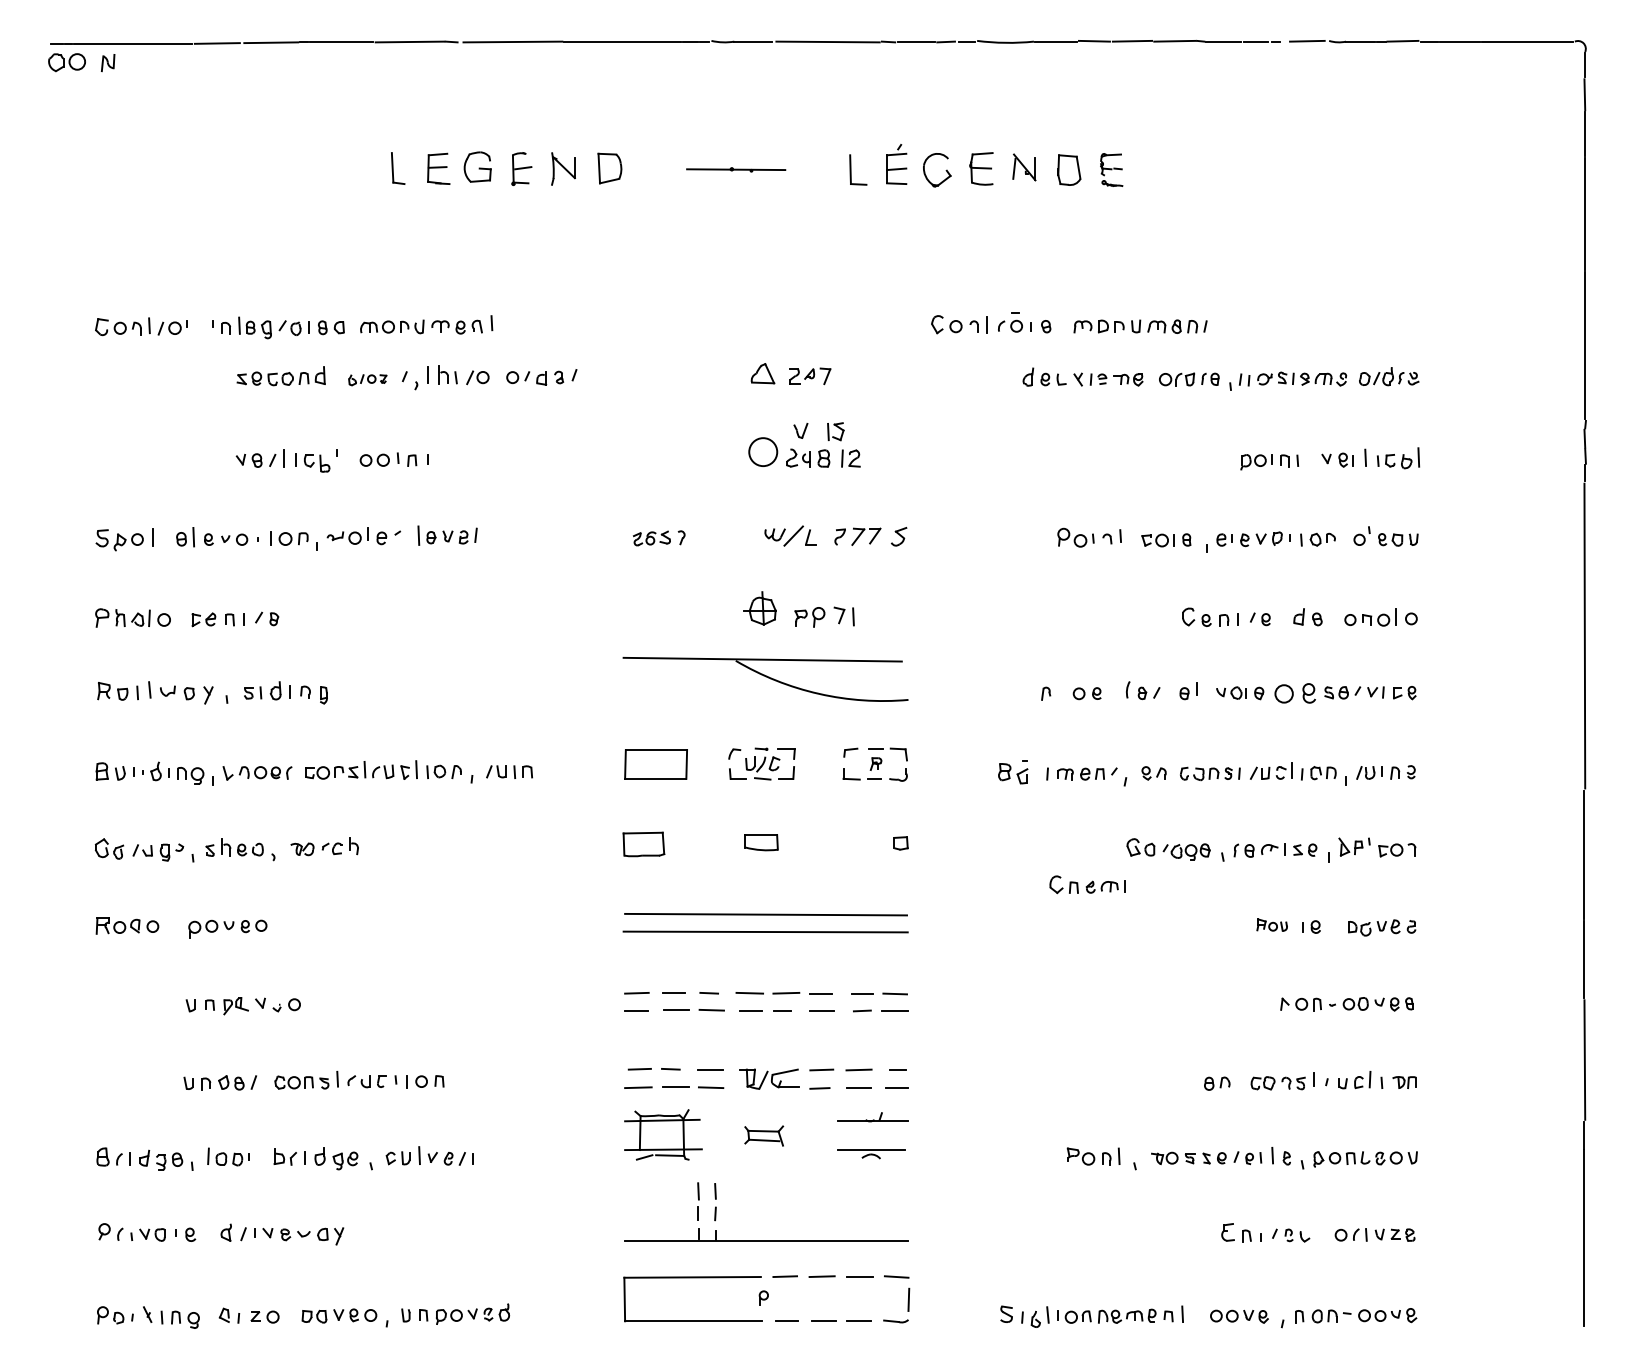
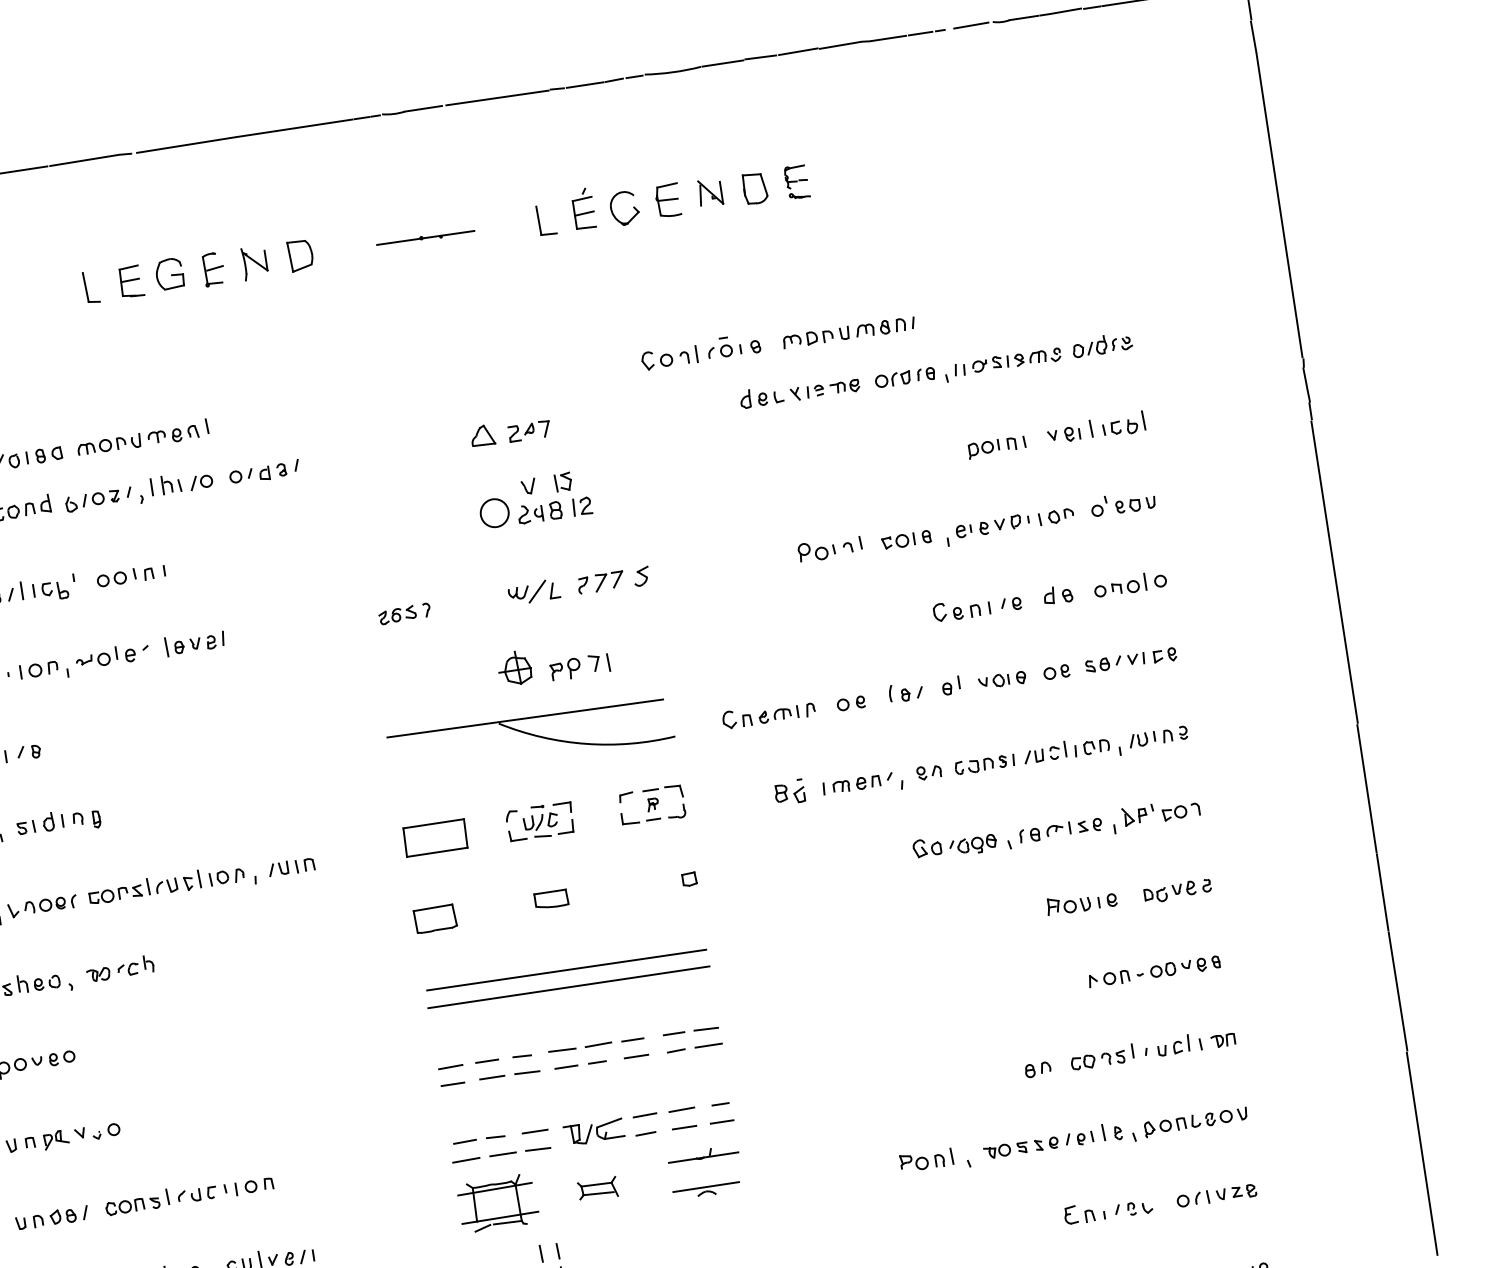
part: (367, 380) -> (92, 501), size x1.43
part: (1294, 693) -> (1056, 672), size x0.62
part: (1087, 884) -> (760, 715), moved
part: (1272, 925) -> (1069, 905), size x1.43

